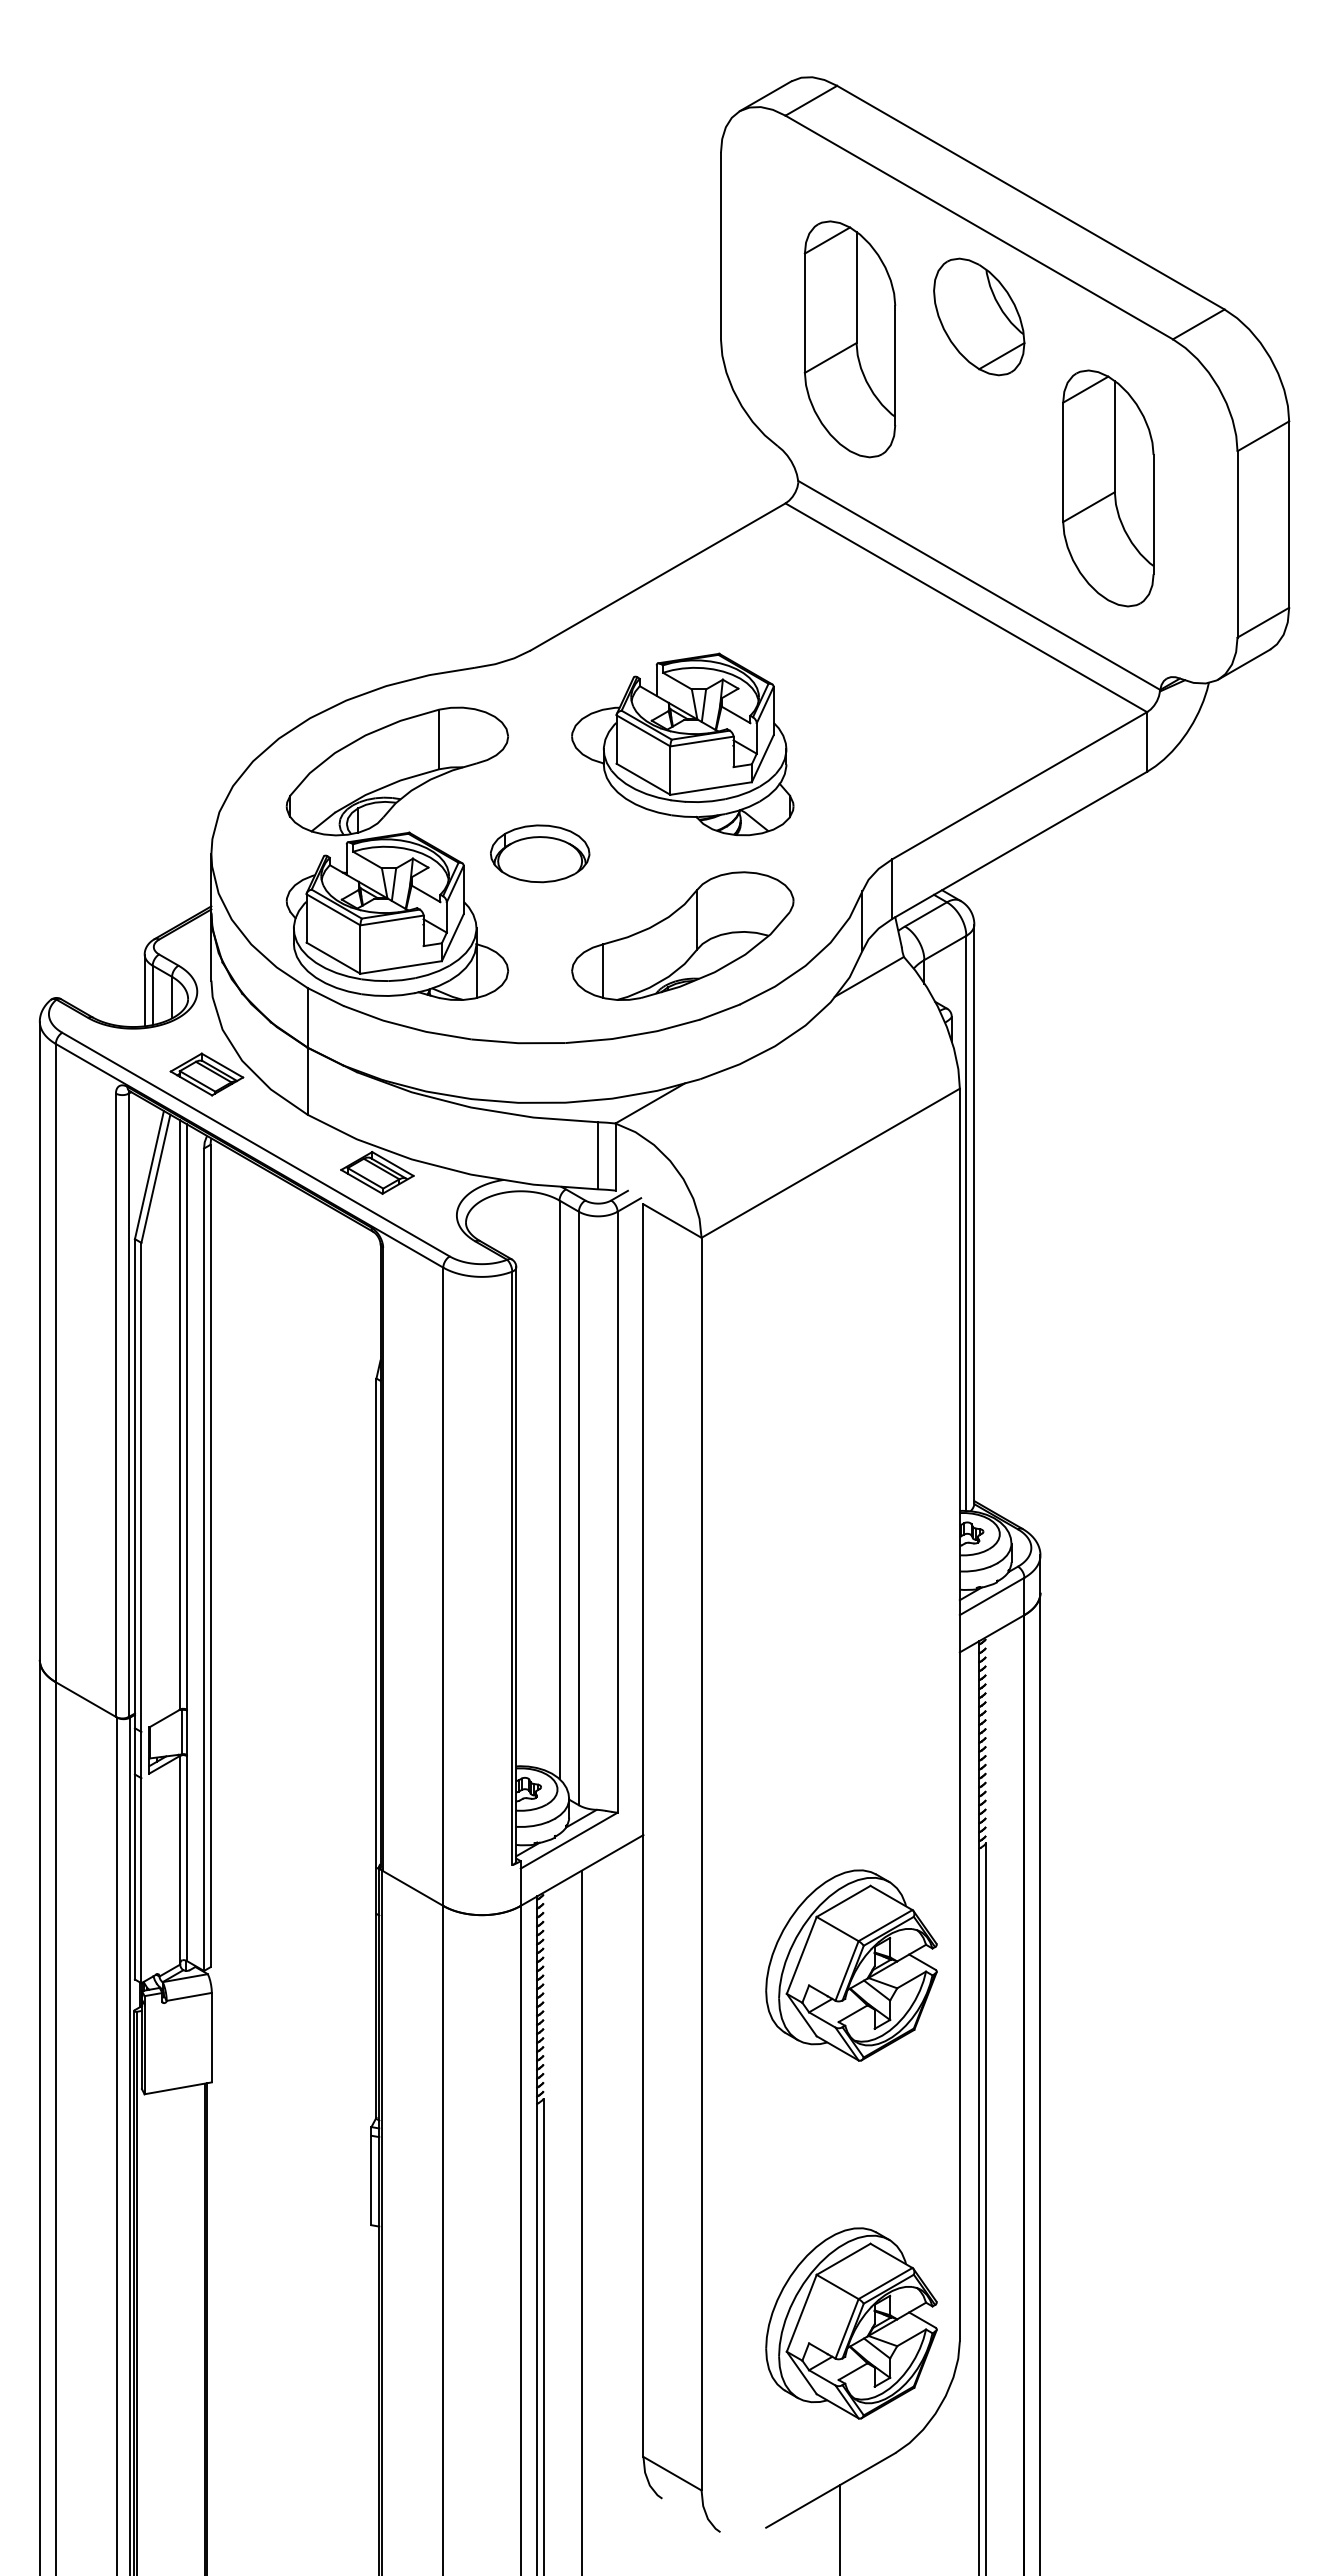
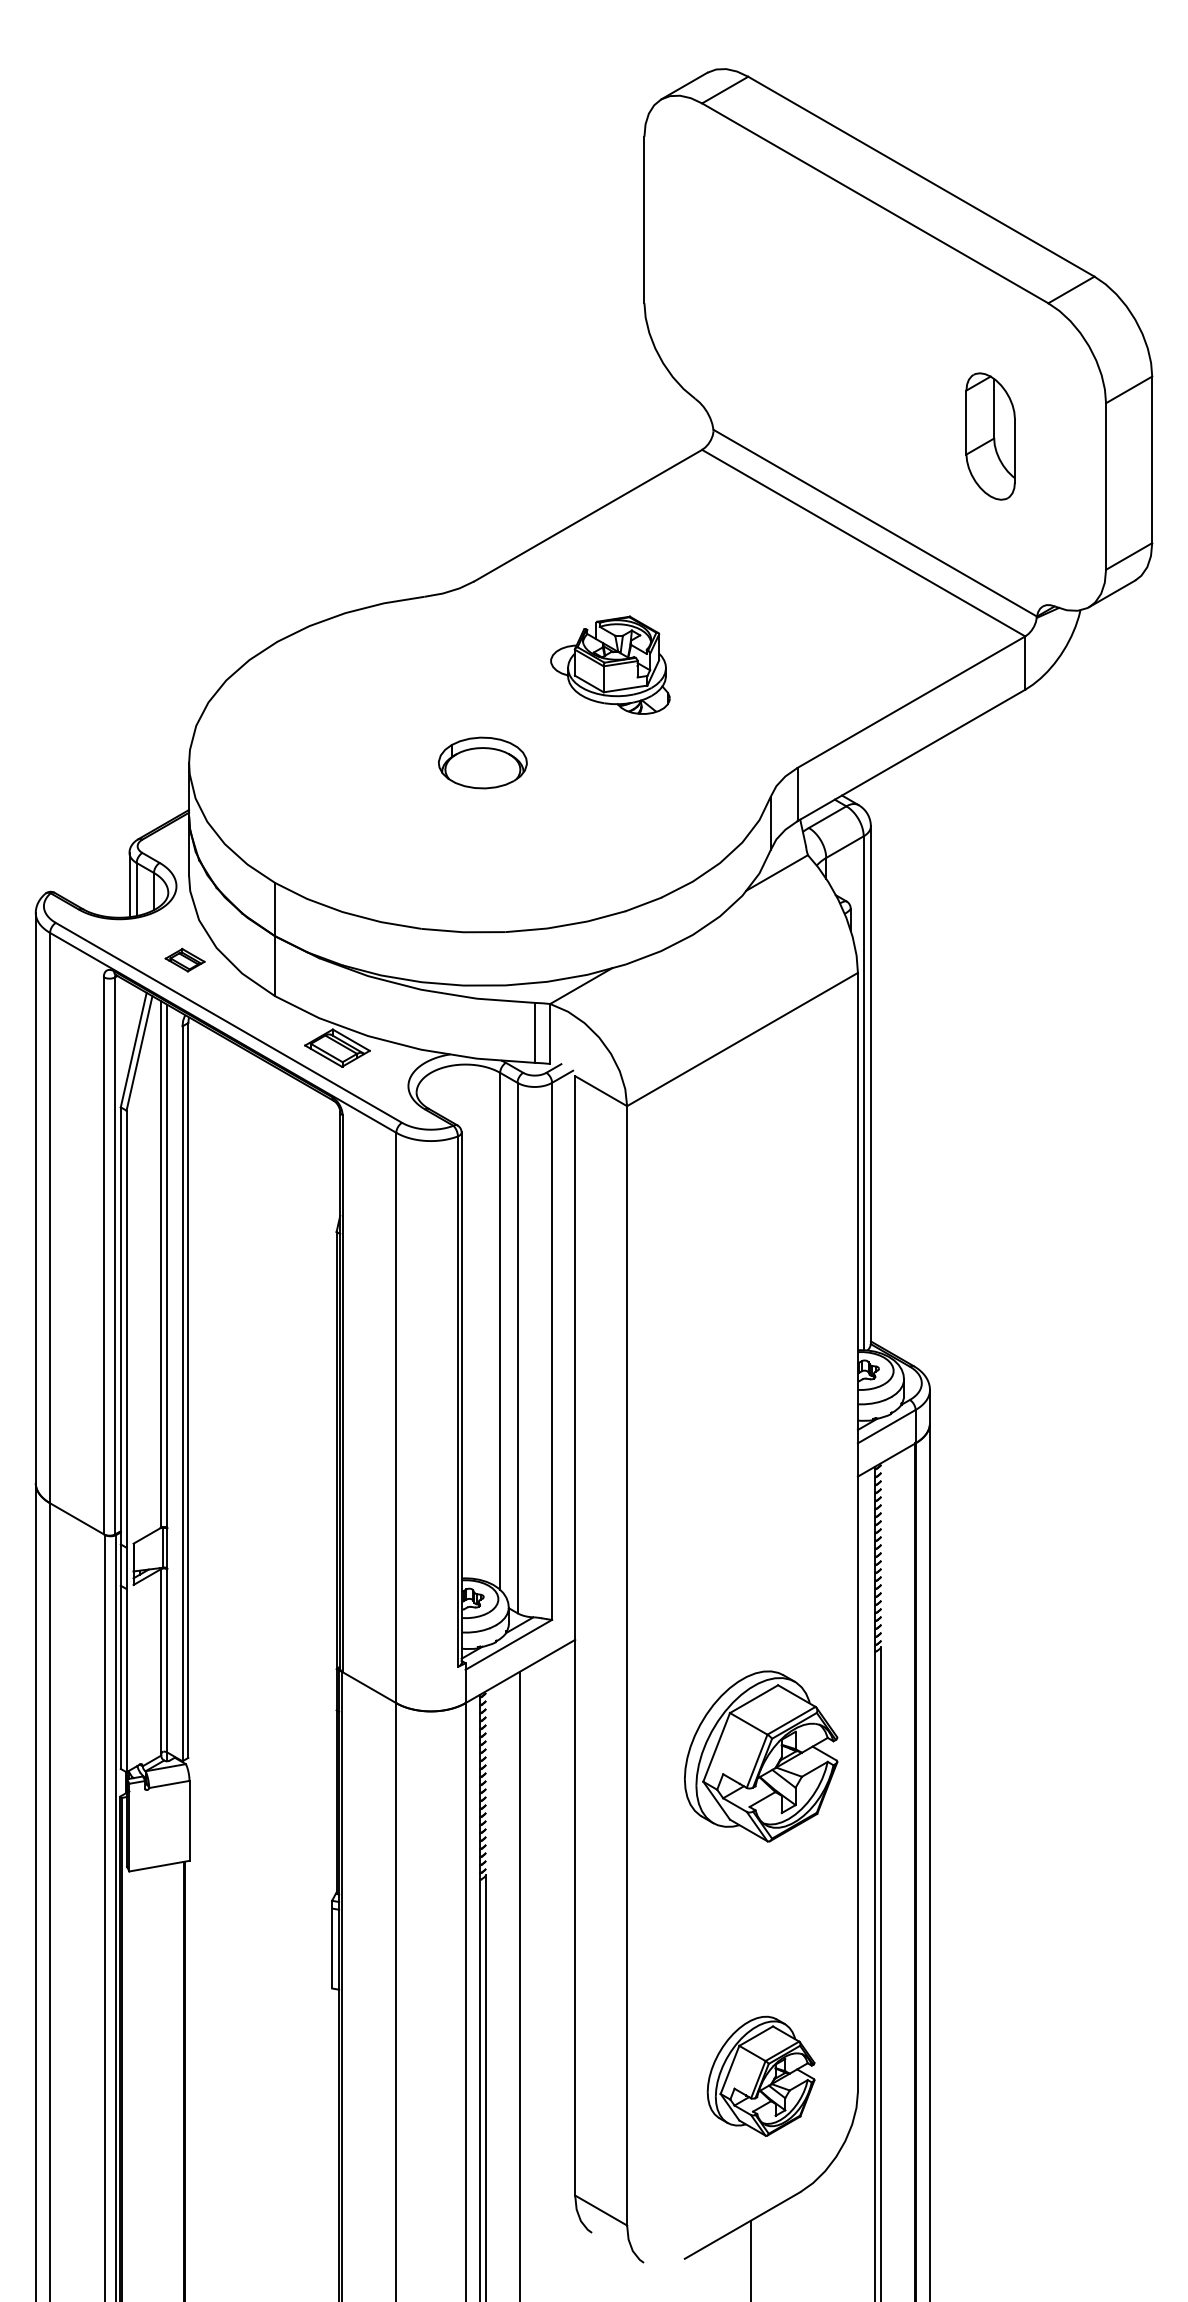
part: (979, 316) -> (875, 282), removed
part: (849, 339) -> (759, 303), removed
part: (1108, 488) -> (990, 436), size x0.6
part: (682, 744) -> (610, 665), size x0.6
part: (397, 853) -> (355, 762), removed
part: (682, 935) -> (610, 836), removed
part: (206, 1074) -> (184, 960), size x0.6
part: (851, 2323) -> (761, 2076), size x0.7

